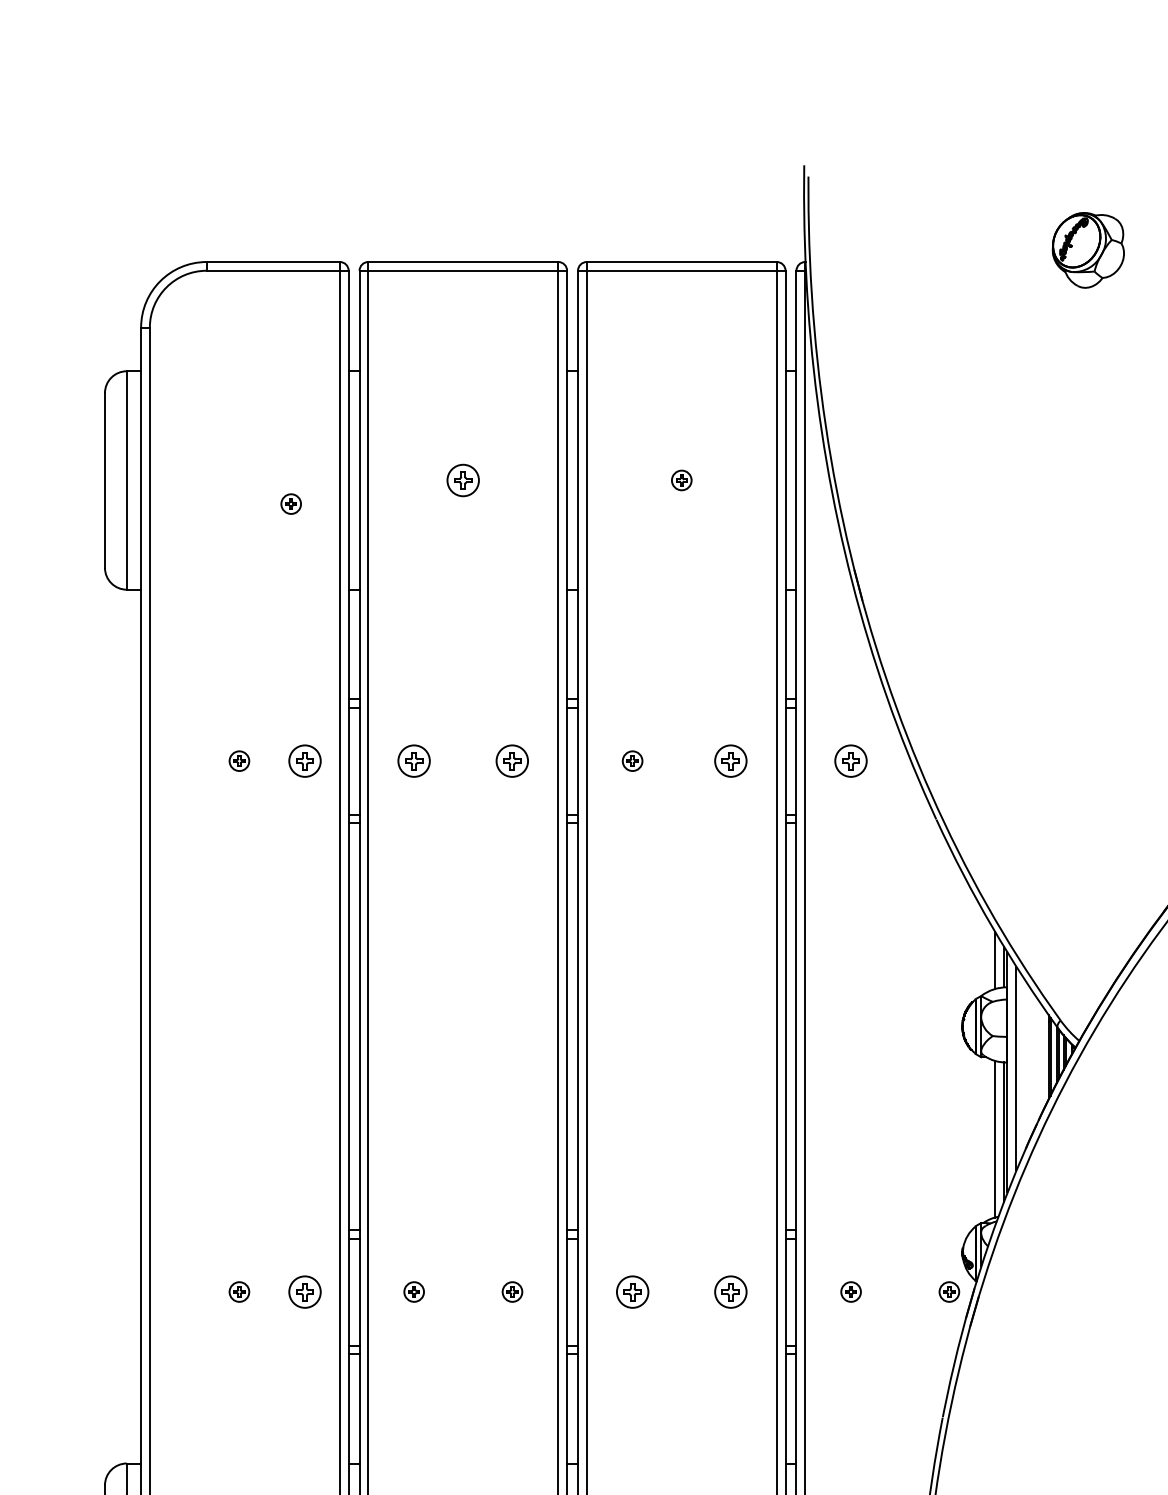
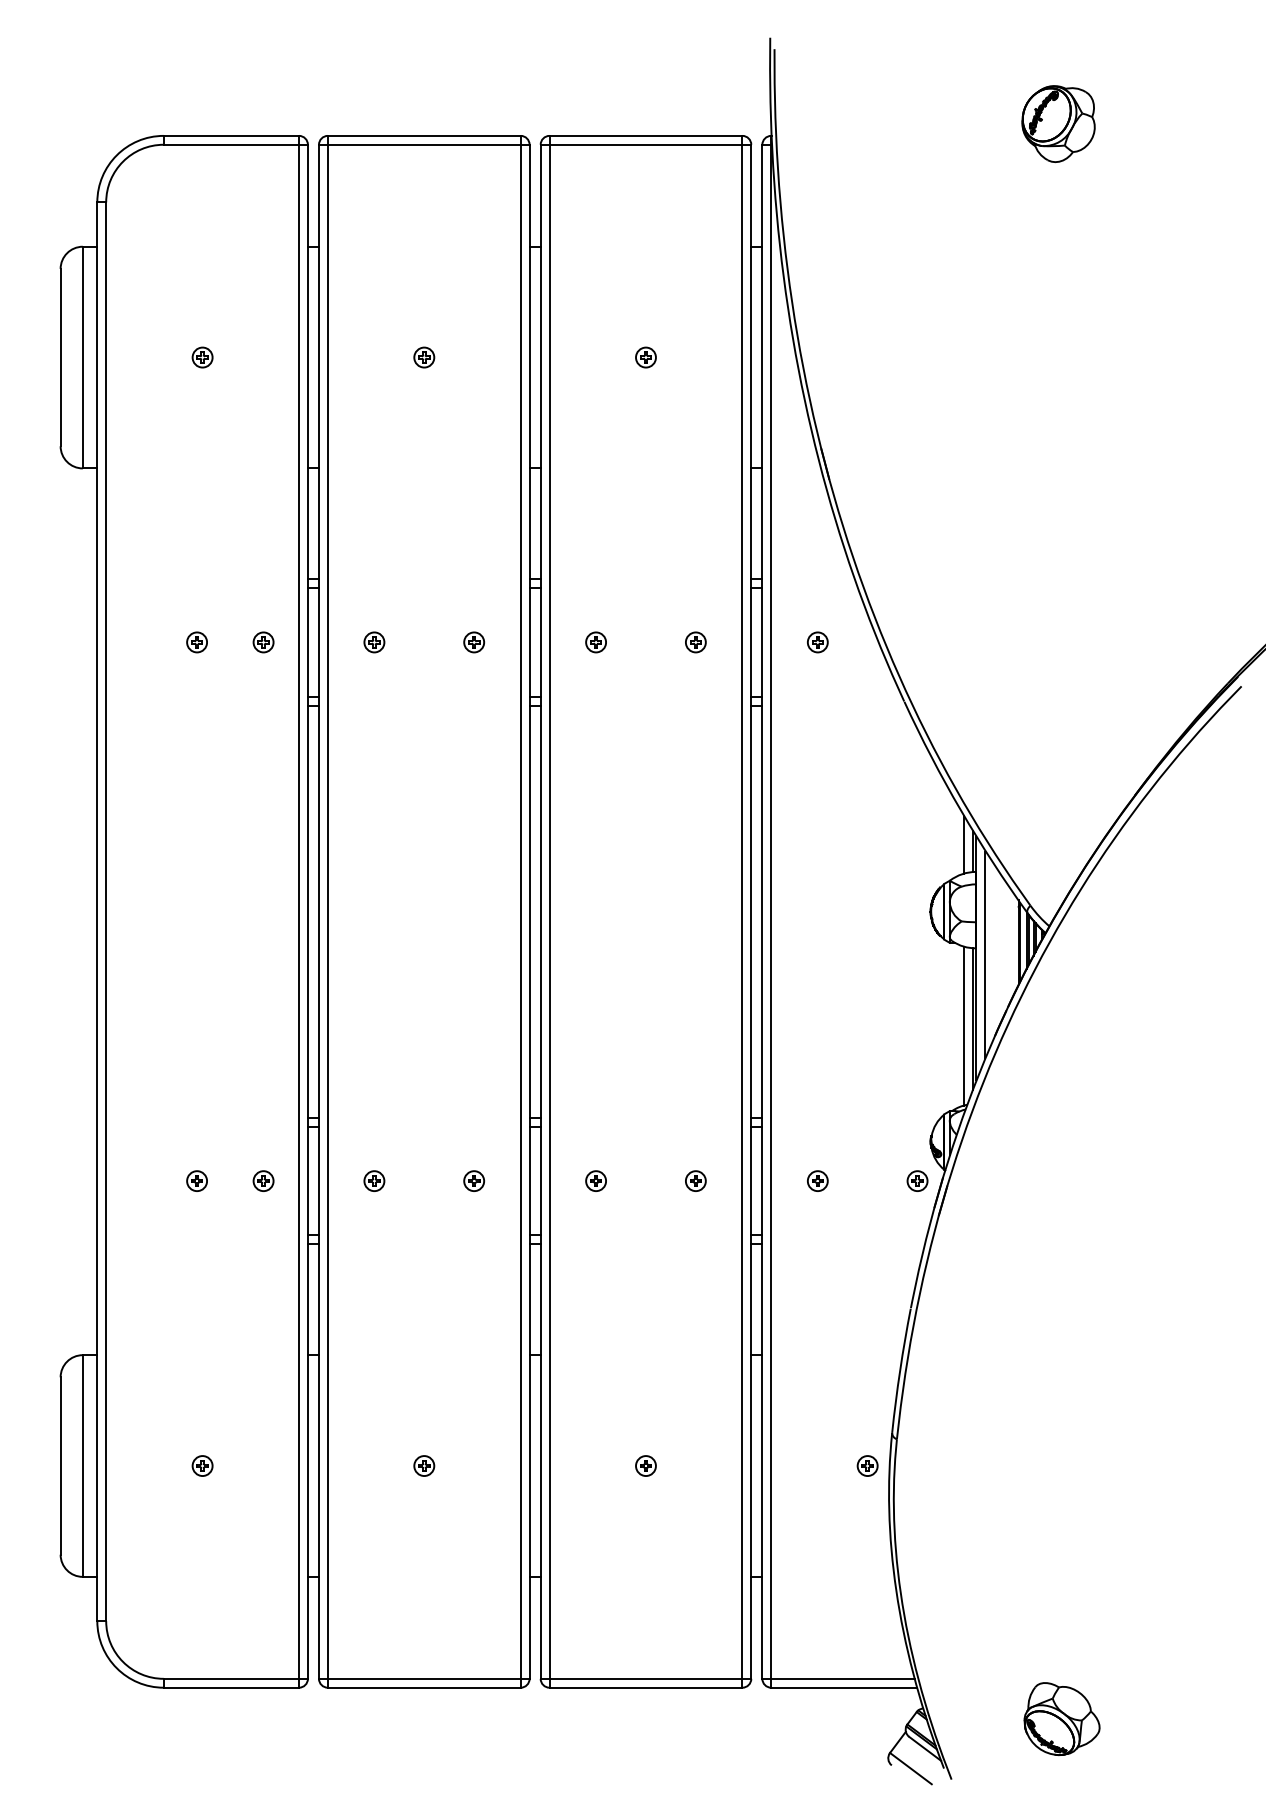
part: (463, 480) -> (424, 357), size x0.62
part: (291, 504) -> (202, 357), moved
part: (304, 761) -> (263, 642), size x0.62
part: (414, 761) -> (374, 642), size x0.62
part: (512, 761) -> (474, 642), size x0.62
part: (730, 761) -> (695, 642), size x0.62
part: (850, 761) -> (817, 642), size x0.62
part: (304, 1291) -> (263, 1180), size x0.62
part: (632, 1291) -> (595, 1180), size x0.62
part: (730, 1291) -> (695, 1180), size x0.62

